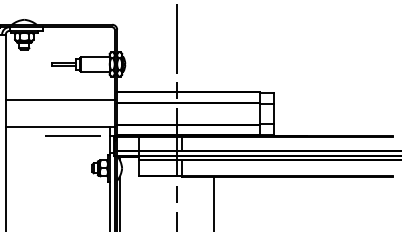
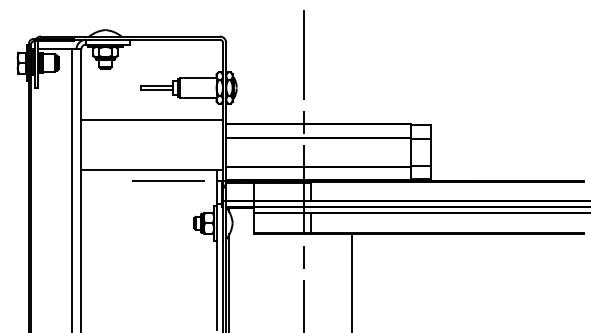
line: (60, 100) -> (152, 119), moved

